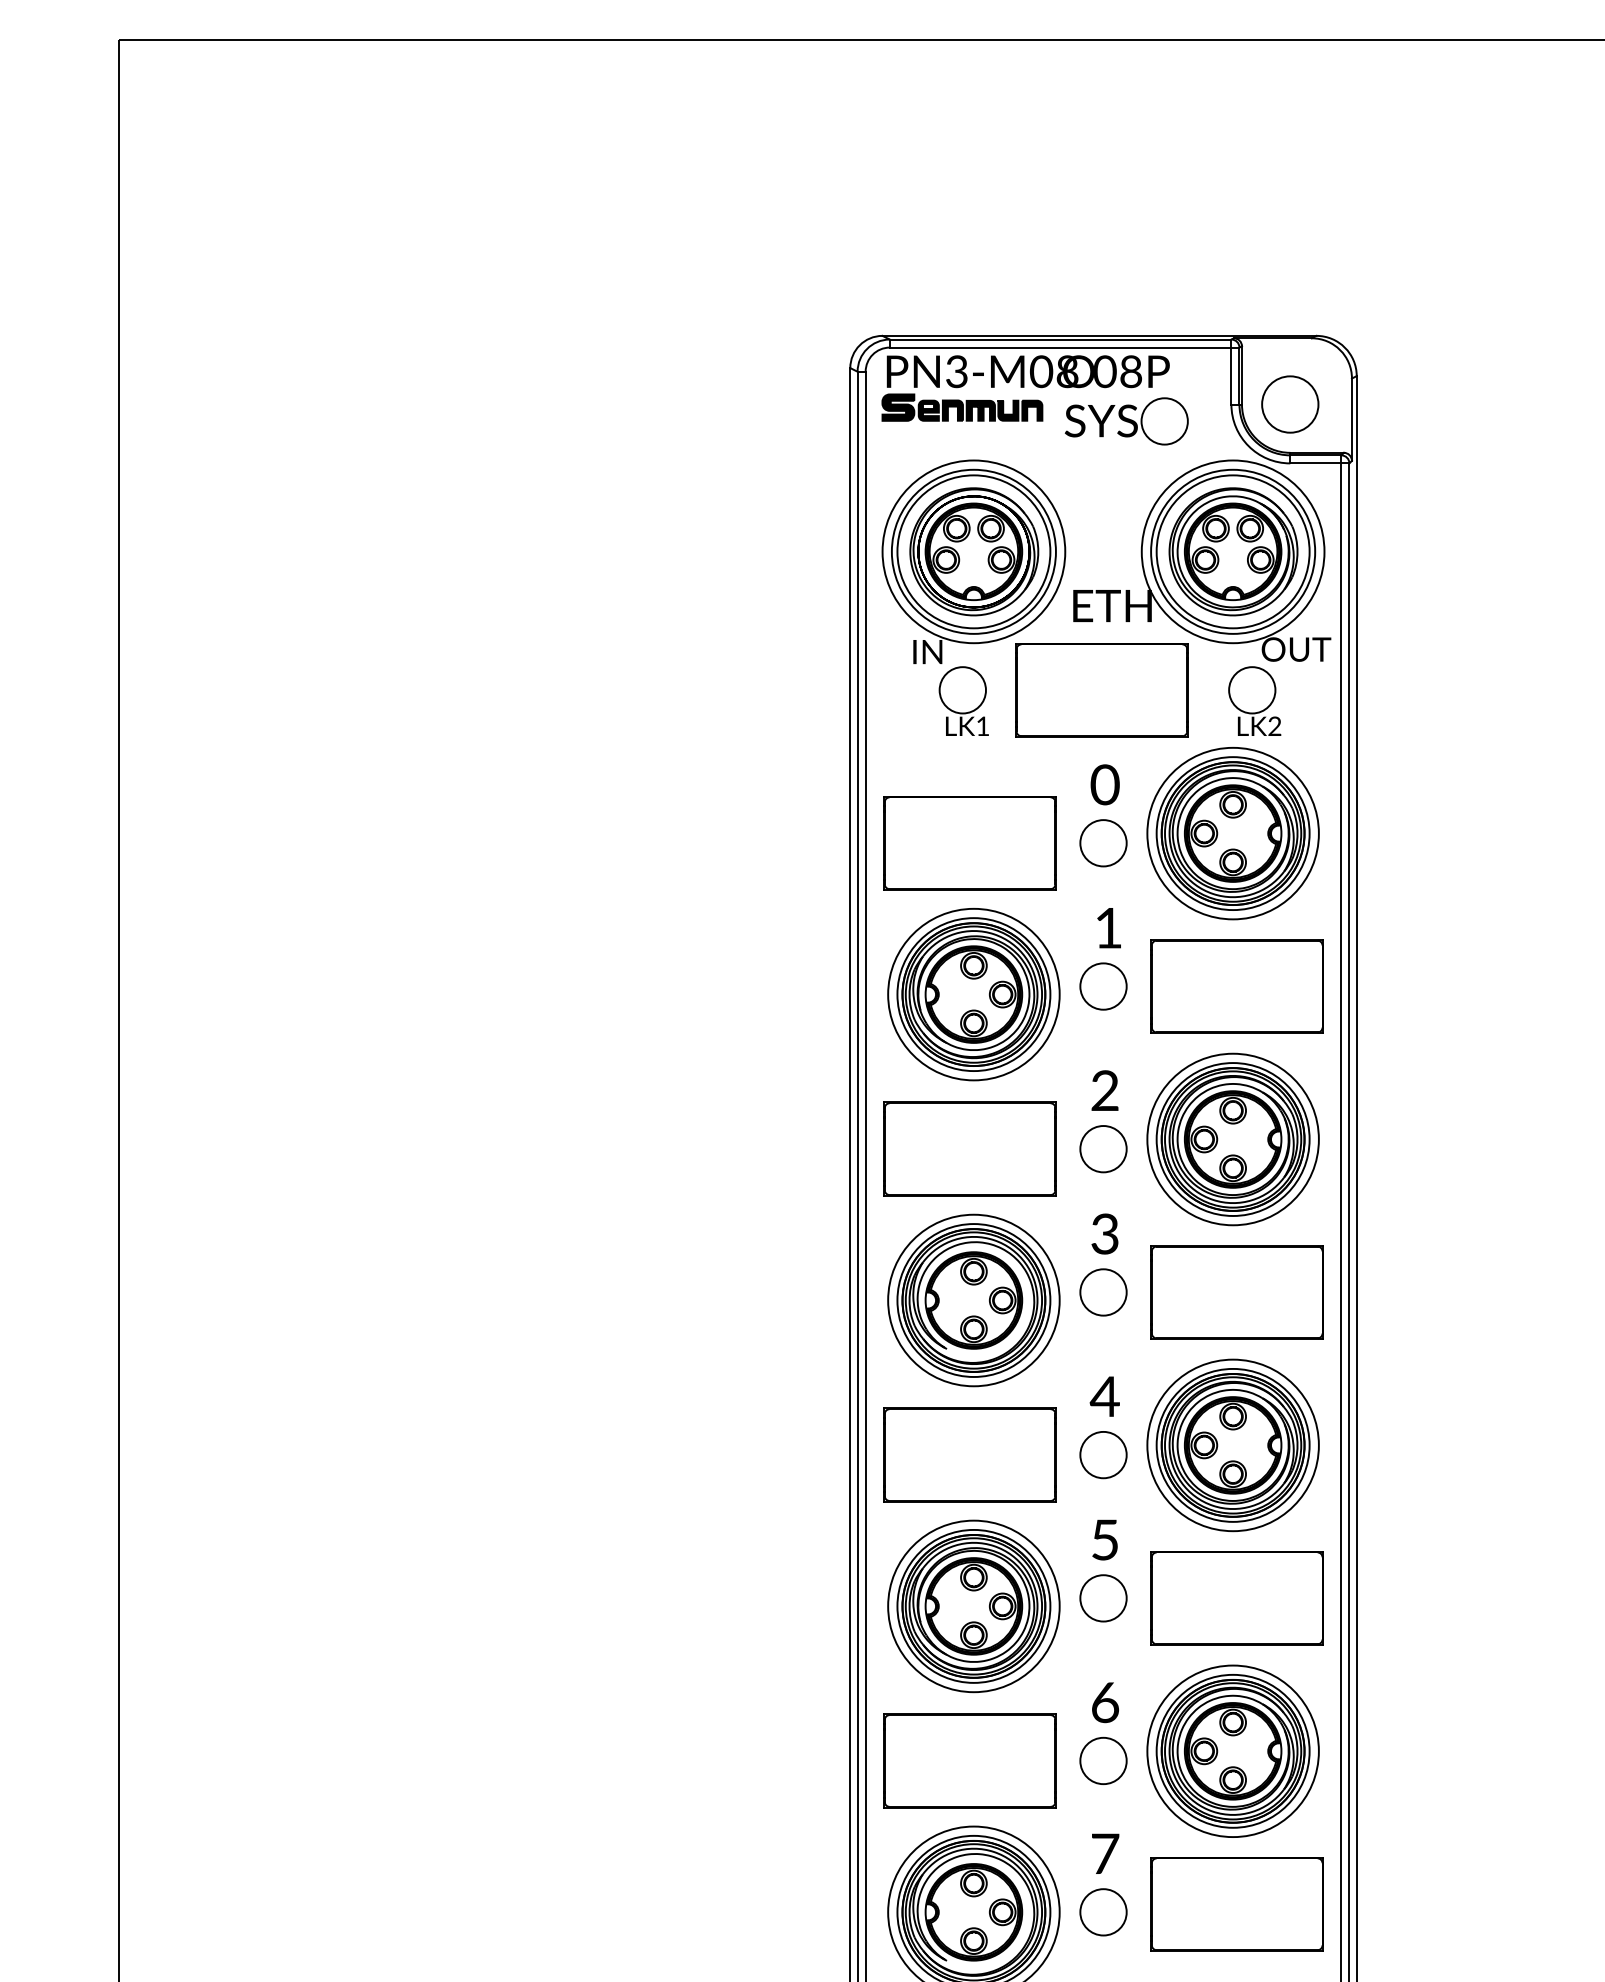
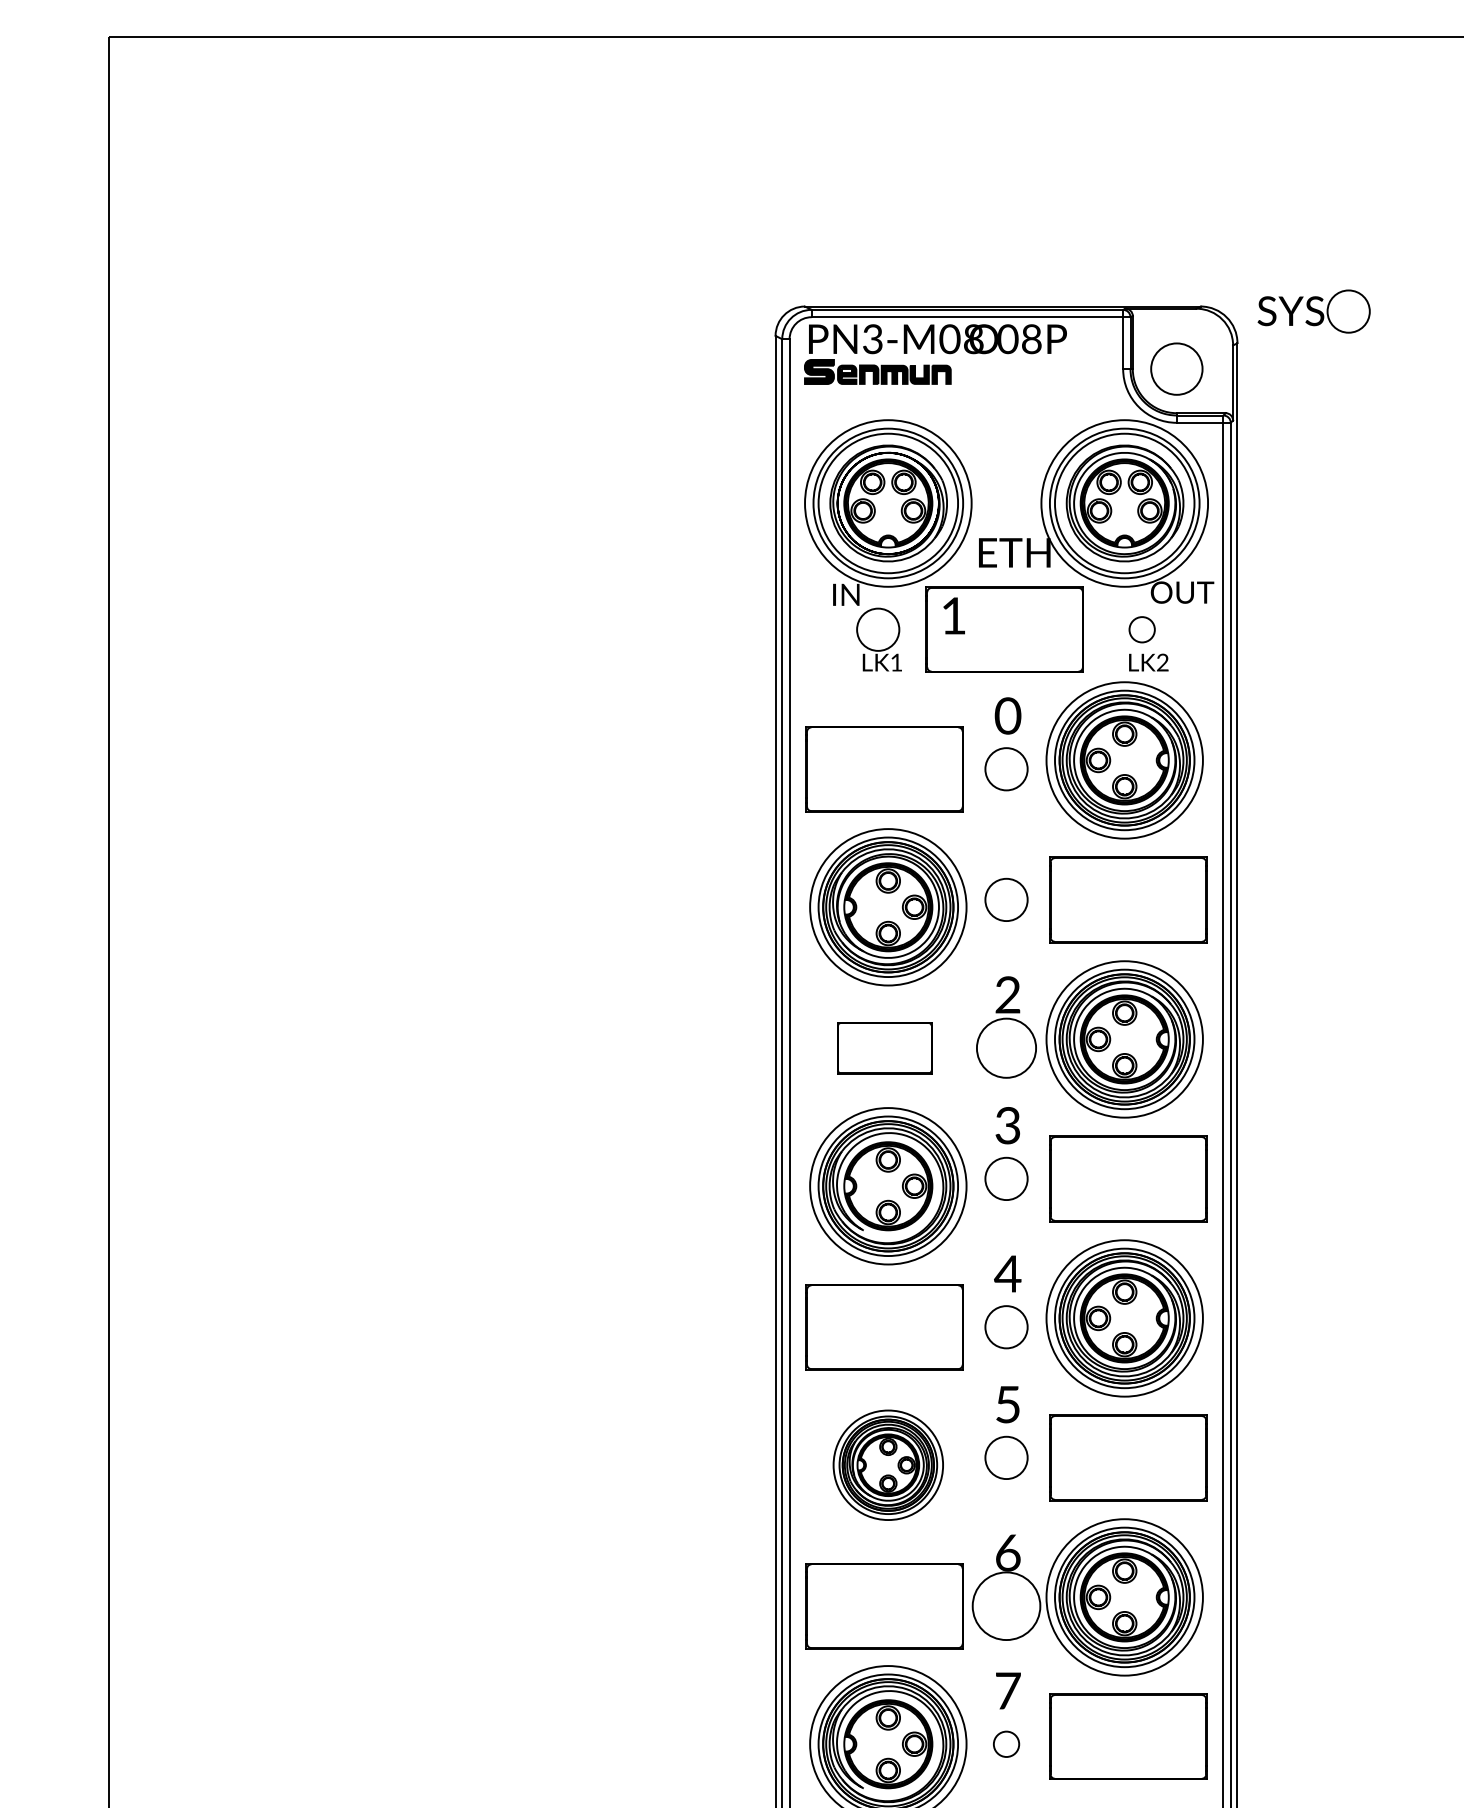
part: (1126, 421) -> (1313, 311), moved
circle: (1252, 690) -> (1142, 629), size x0.6
text: (1108, 928) -> (953, 616), moved
part: (969, 1148) -> (884, 1047), size x0.6
circle: (1103, 1149) -> (1006, 1048), size x1.4
part: (973, 1606) -> (887, 1465), size x0.7
circle: (1103, 1760) -> (1006, 1605), size x1.6
circle: (1103, 1912) -> (1006, 1744), size x0.6

